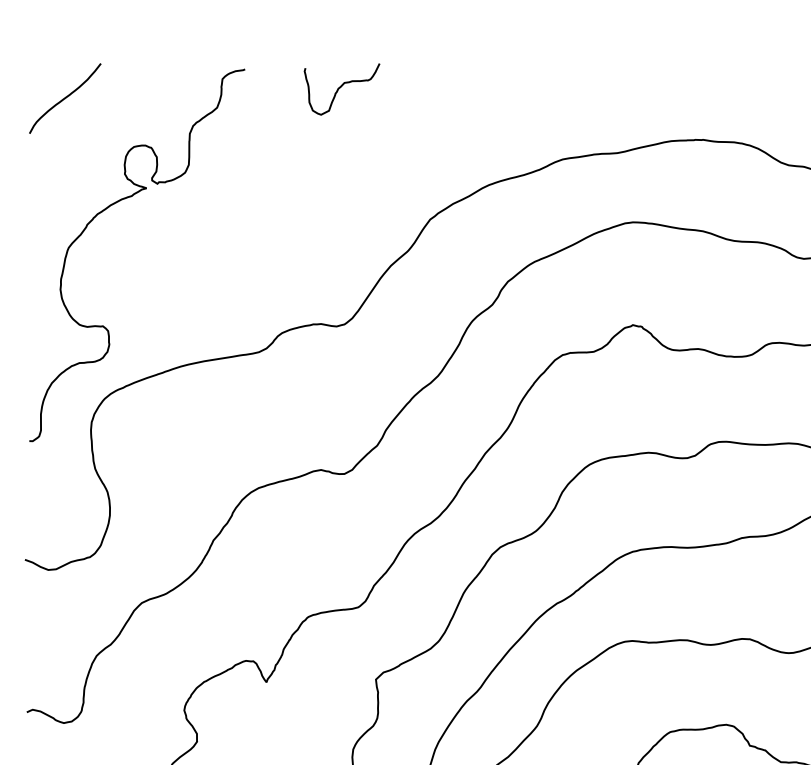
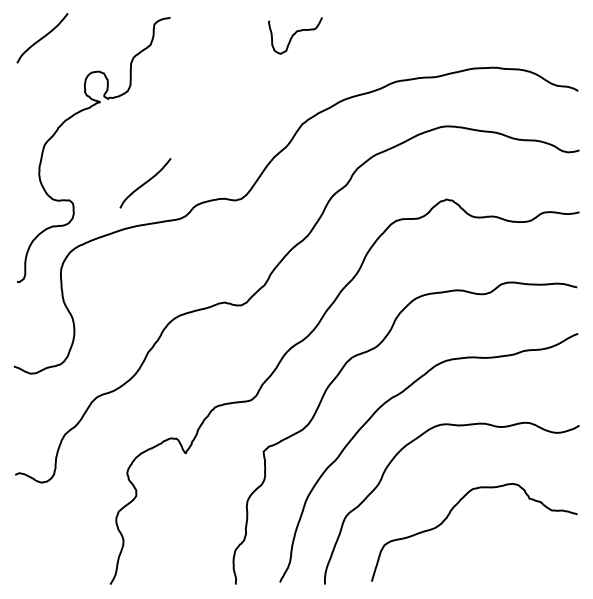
curve: (342, 87) -> (295, 34), moved
curve: (209, 302) -> (145, 183), added

